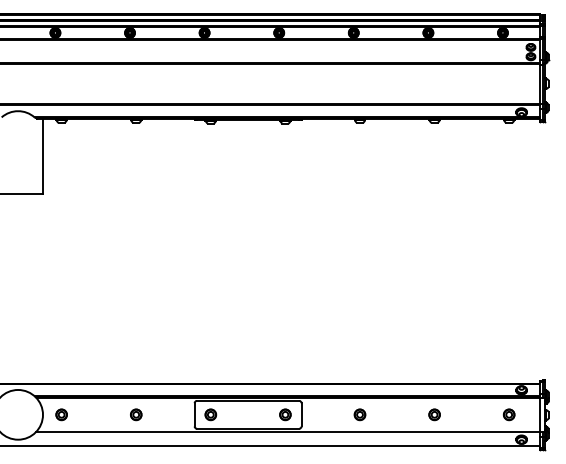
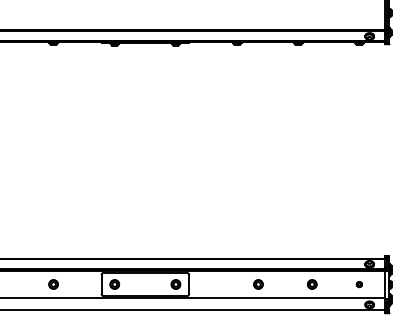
part: (359, 414) -> (258, 284), moved
part: (434, 414) -> (312, 284), moved
part: (508, 414) -> (358, 284), size x0.6

